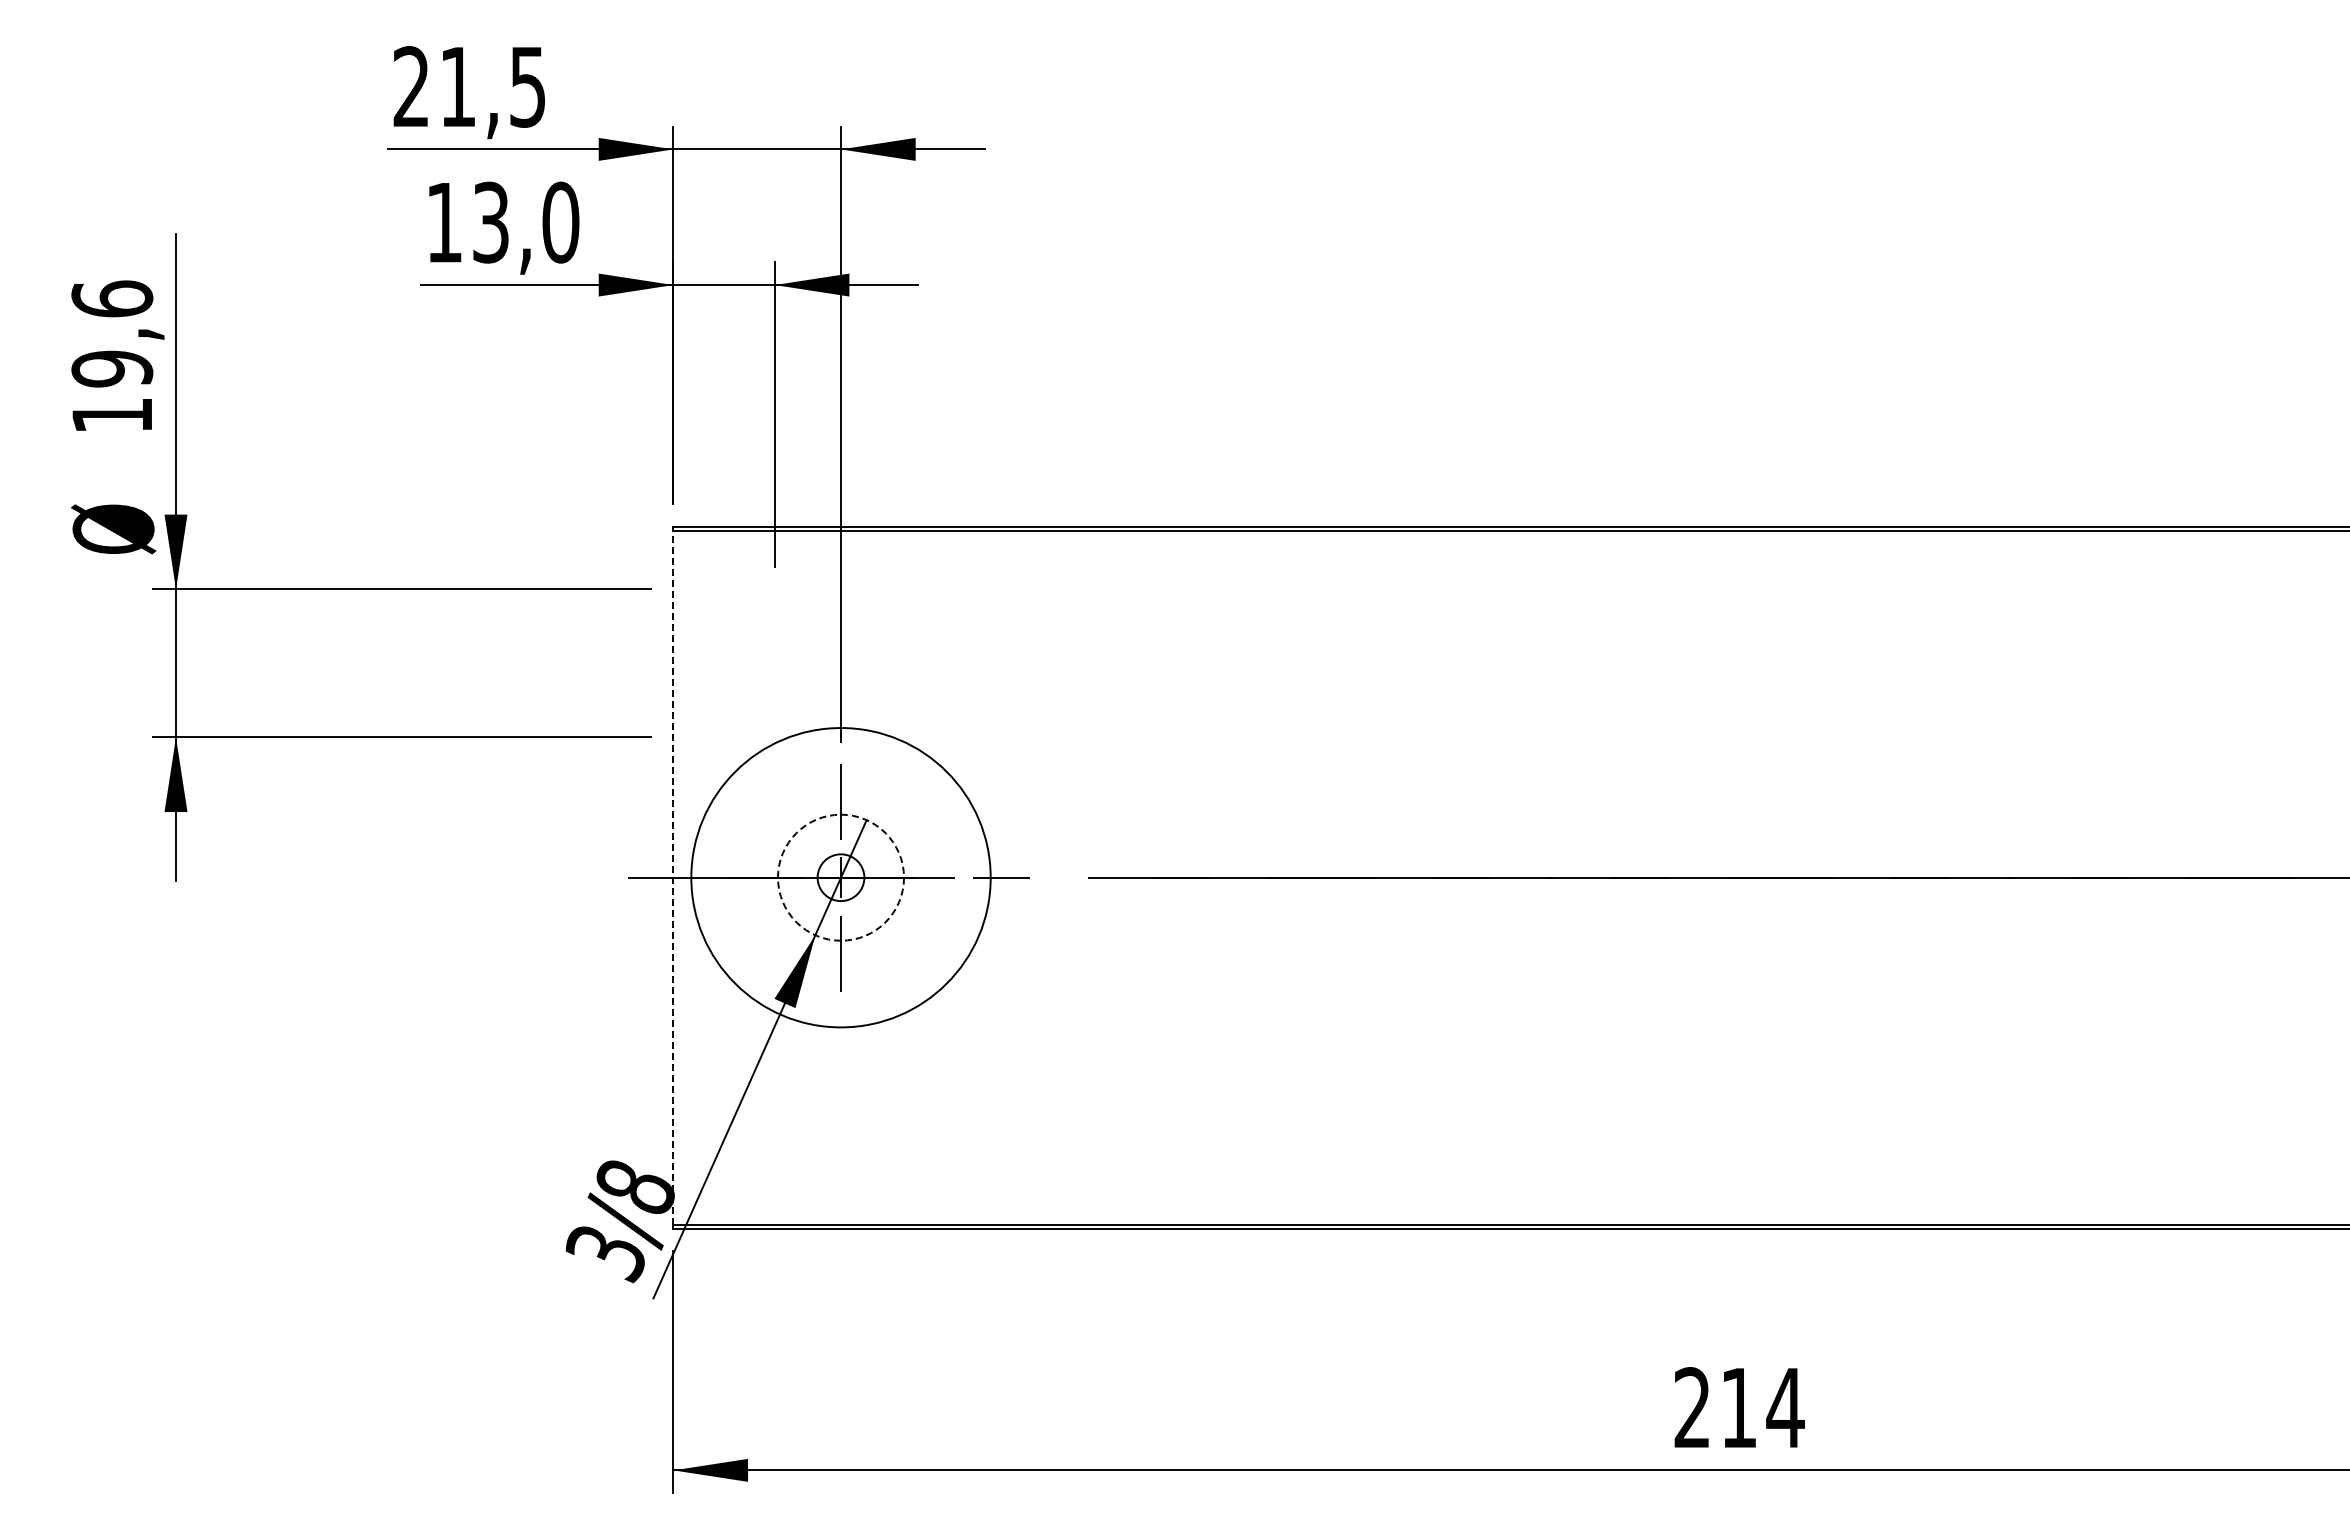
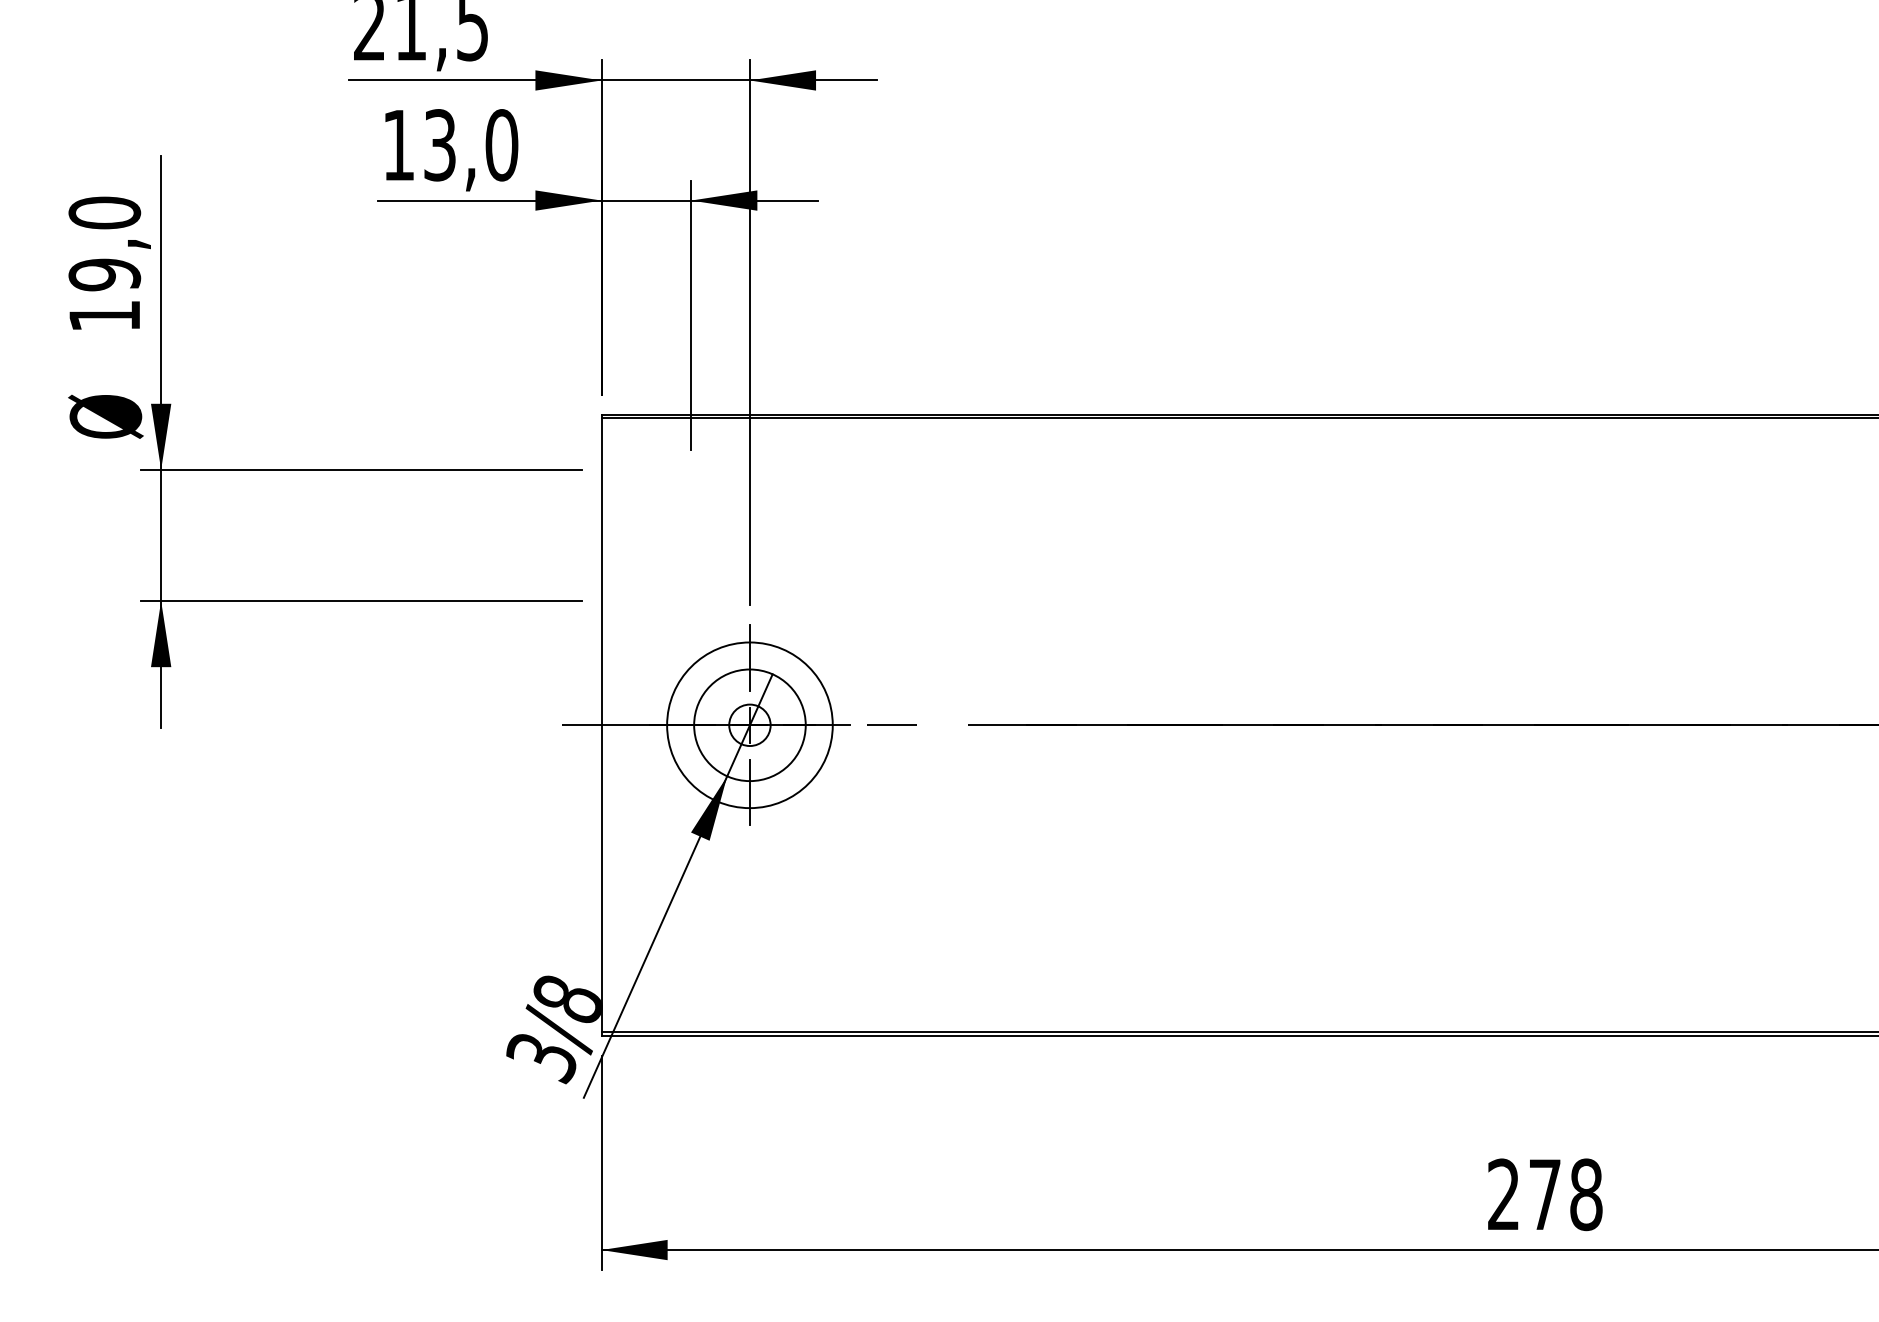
text: (112, 298) -> (104, 212), 19,6 -> 19,0
line: (673, 877) -> (601, 725), dashed -> solid
circle: (840, 877) -> (749, 725), dashed -> solid
circle: (840, 877) -> (749, 725), size x0.62
text: (1763, 1407) -> (1566, 1194), 214 -> 278

